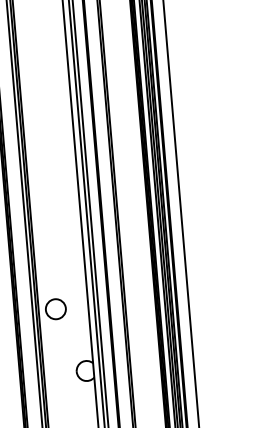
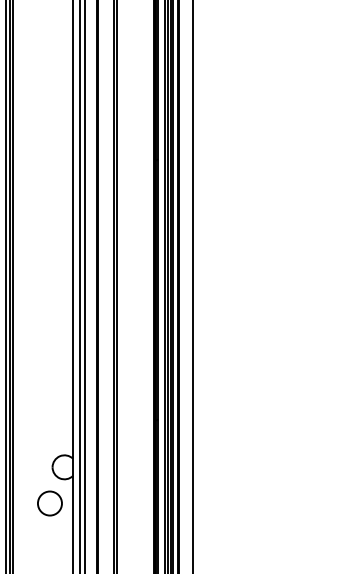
circle: (55, 309) -> (49, 503), moved

